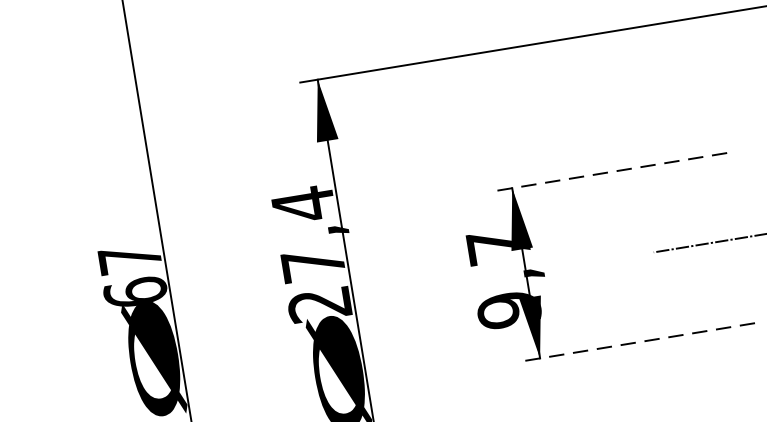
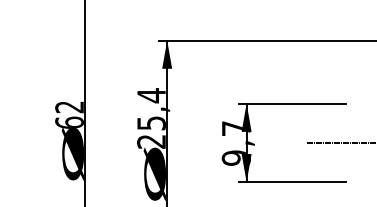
line: (611, 171) -> (292, 103), dashed -> solid
text: (129, 259) -> (69, 107), 67 -> 62
text: (313, 264) -> (151, 123), 27,4 -> 25,4
line: (639, 342) -> (292, 182), dashed -> solid

